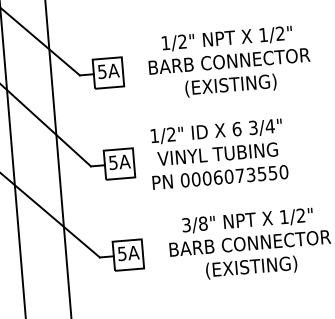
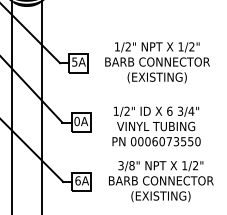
text: (218, 154) -> (156, 126), moved
text: (112, 162) -> (76, 121), 5A -> 0A
text: (121, 253) -> (77, 180), 5A -> 6A

